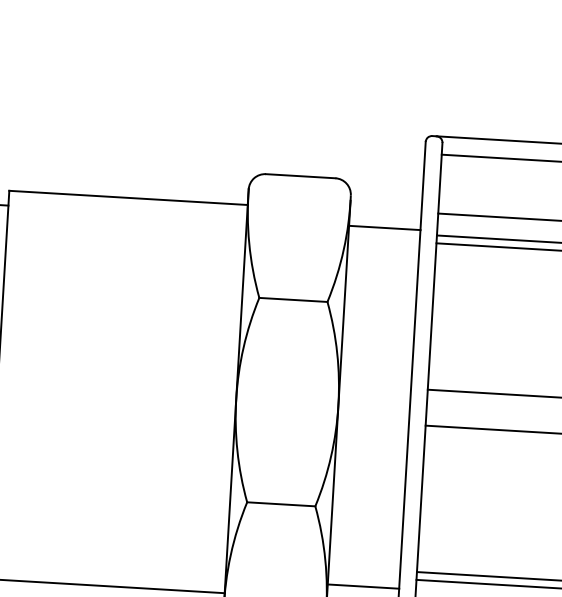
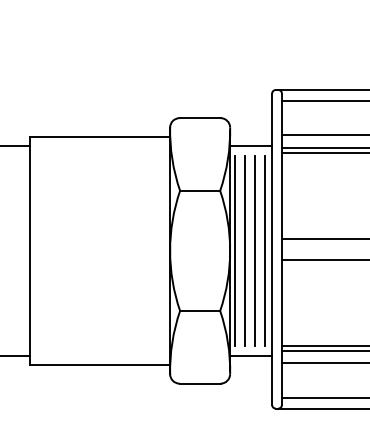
line: (347, 405) -> (235, 250), added
line: (364, 406) -> (245, 250), added
line: (381, 407) -> (255, 250), added
line: (398, 408) -> (265, 250), added

